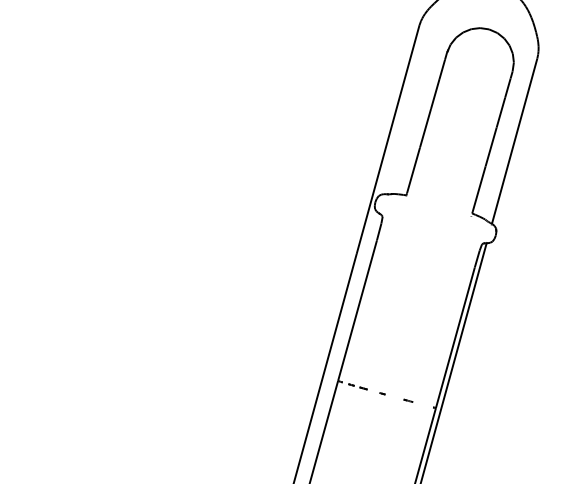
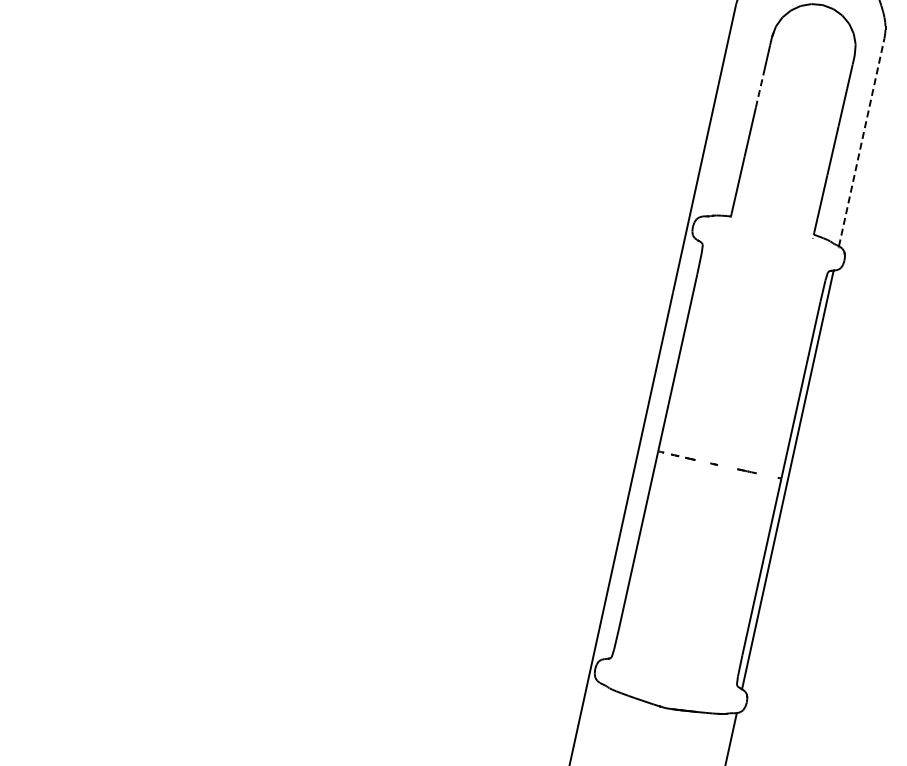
line: (435, 93) -> (760, 88), solid -> dashed
line: (514, 140) -> (861, 141), solid -> dashed
part: (408, 400) -> (746, 471), size x1.6

